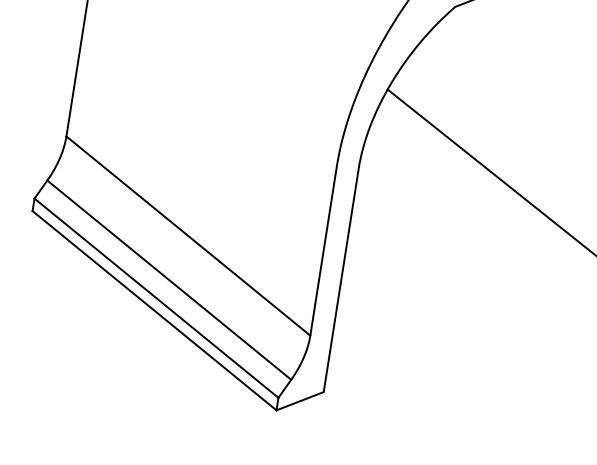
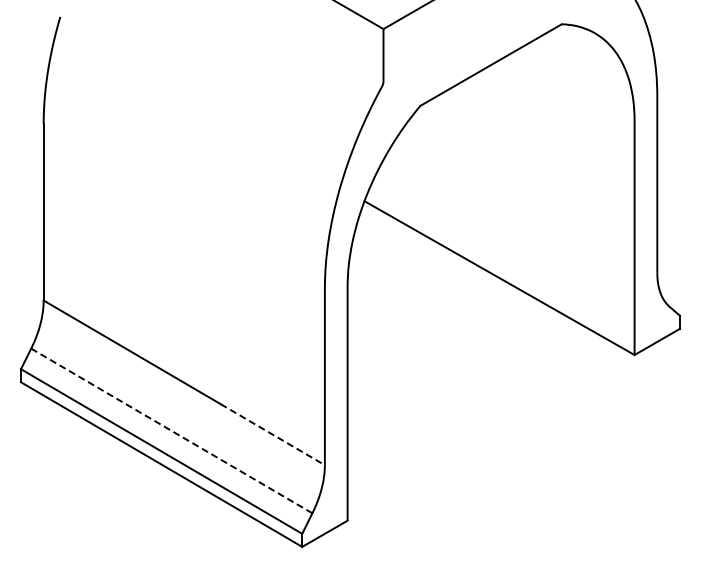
line: (169, 279) -> (171, 430), solid -> dashed
line: (265, 298) -> (273, 434), solid -> dashed

